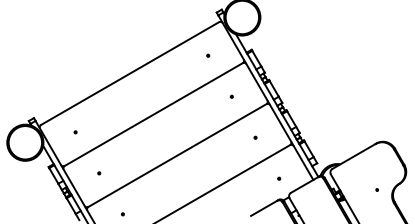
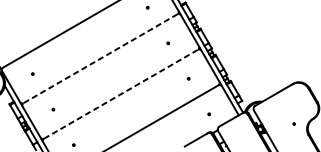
line: (153, 114) -> (100, 58), solid -> dashed
line: (177, 155) -> (121, 94), solid -> dashed

